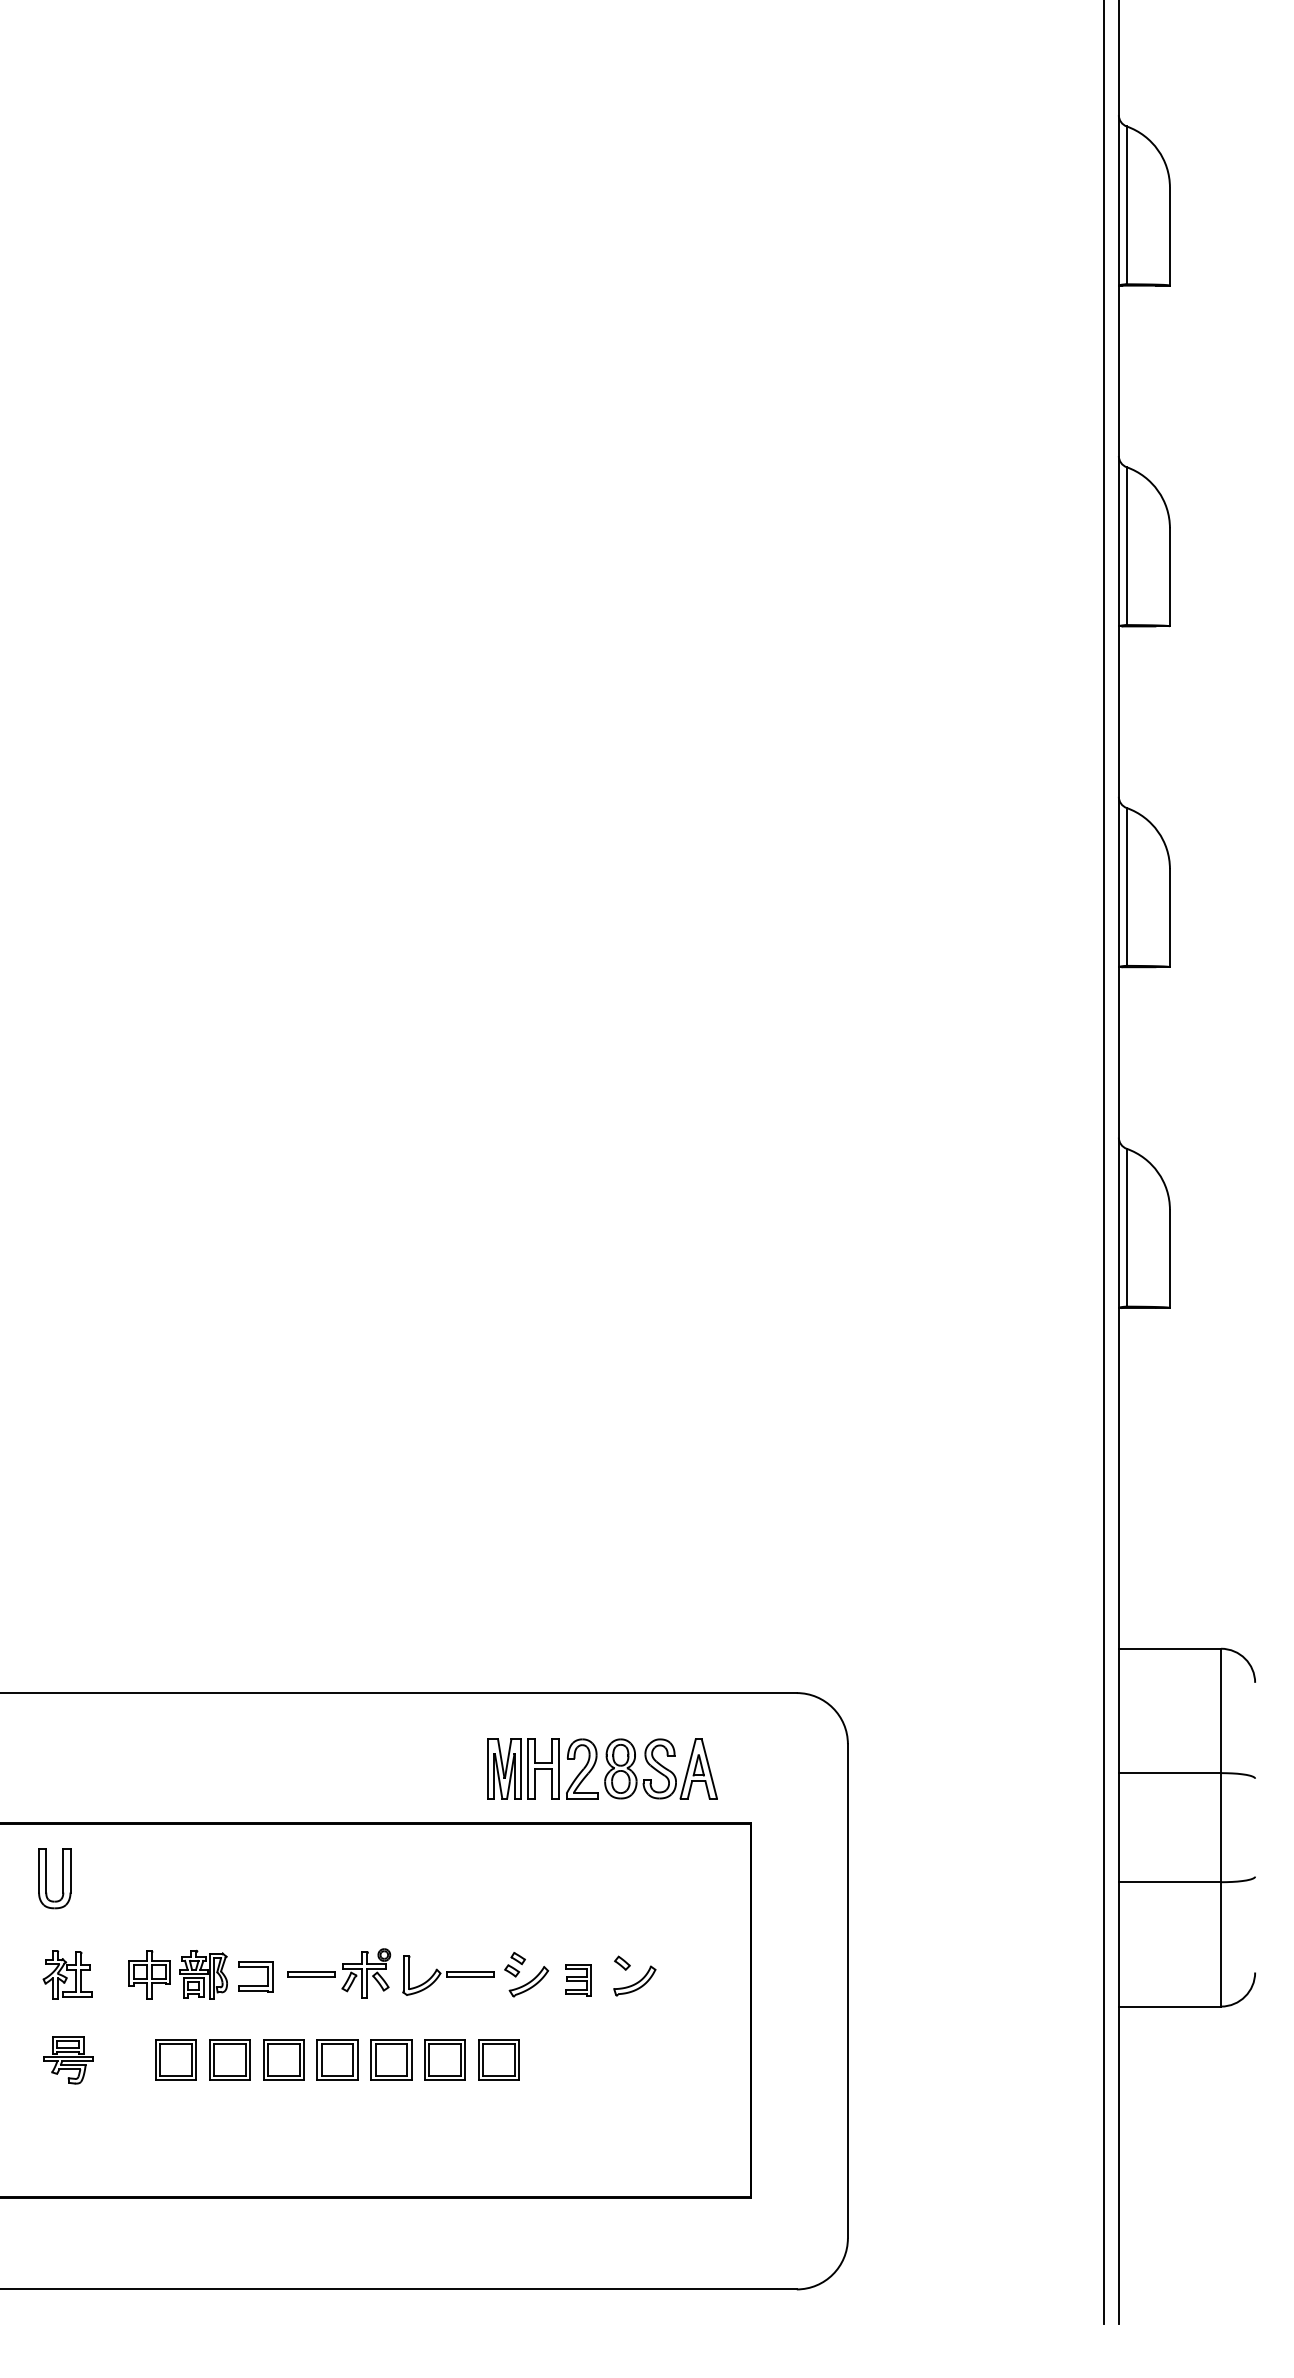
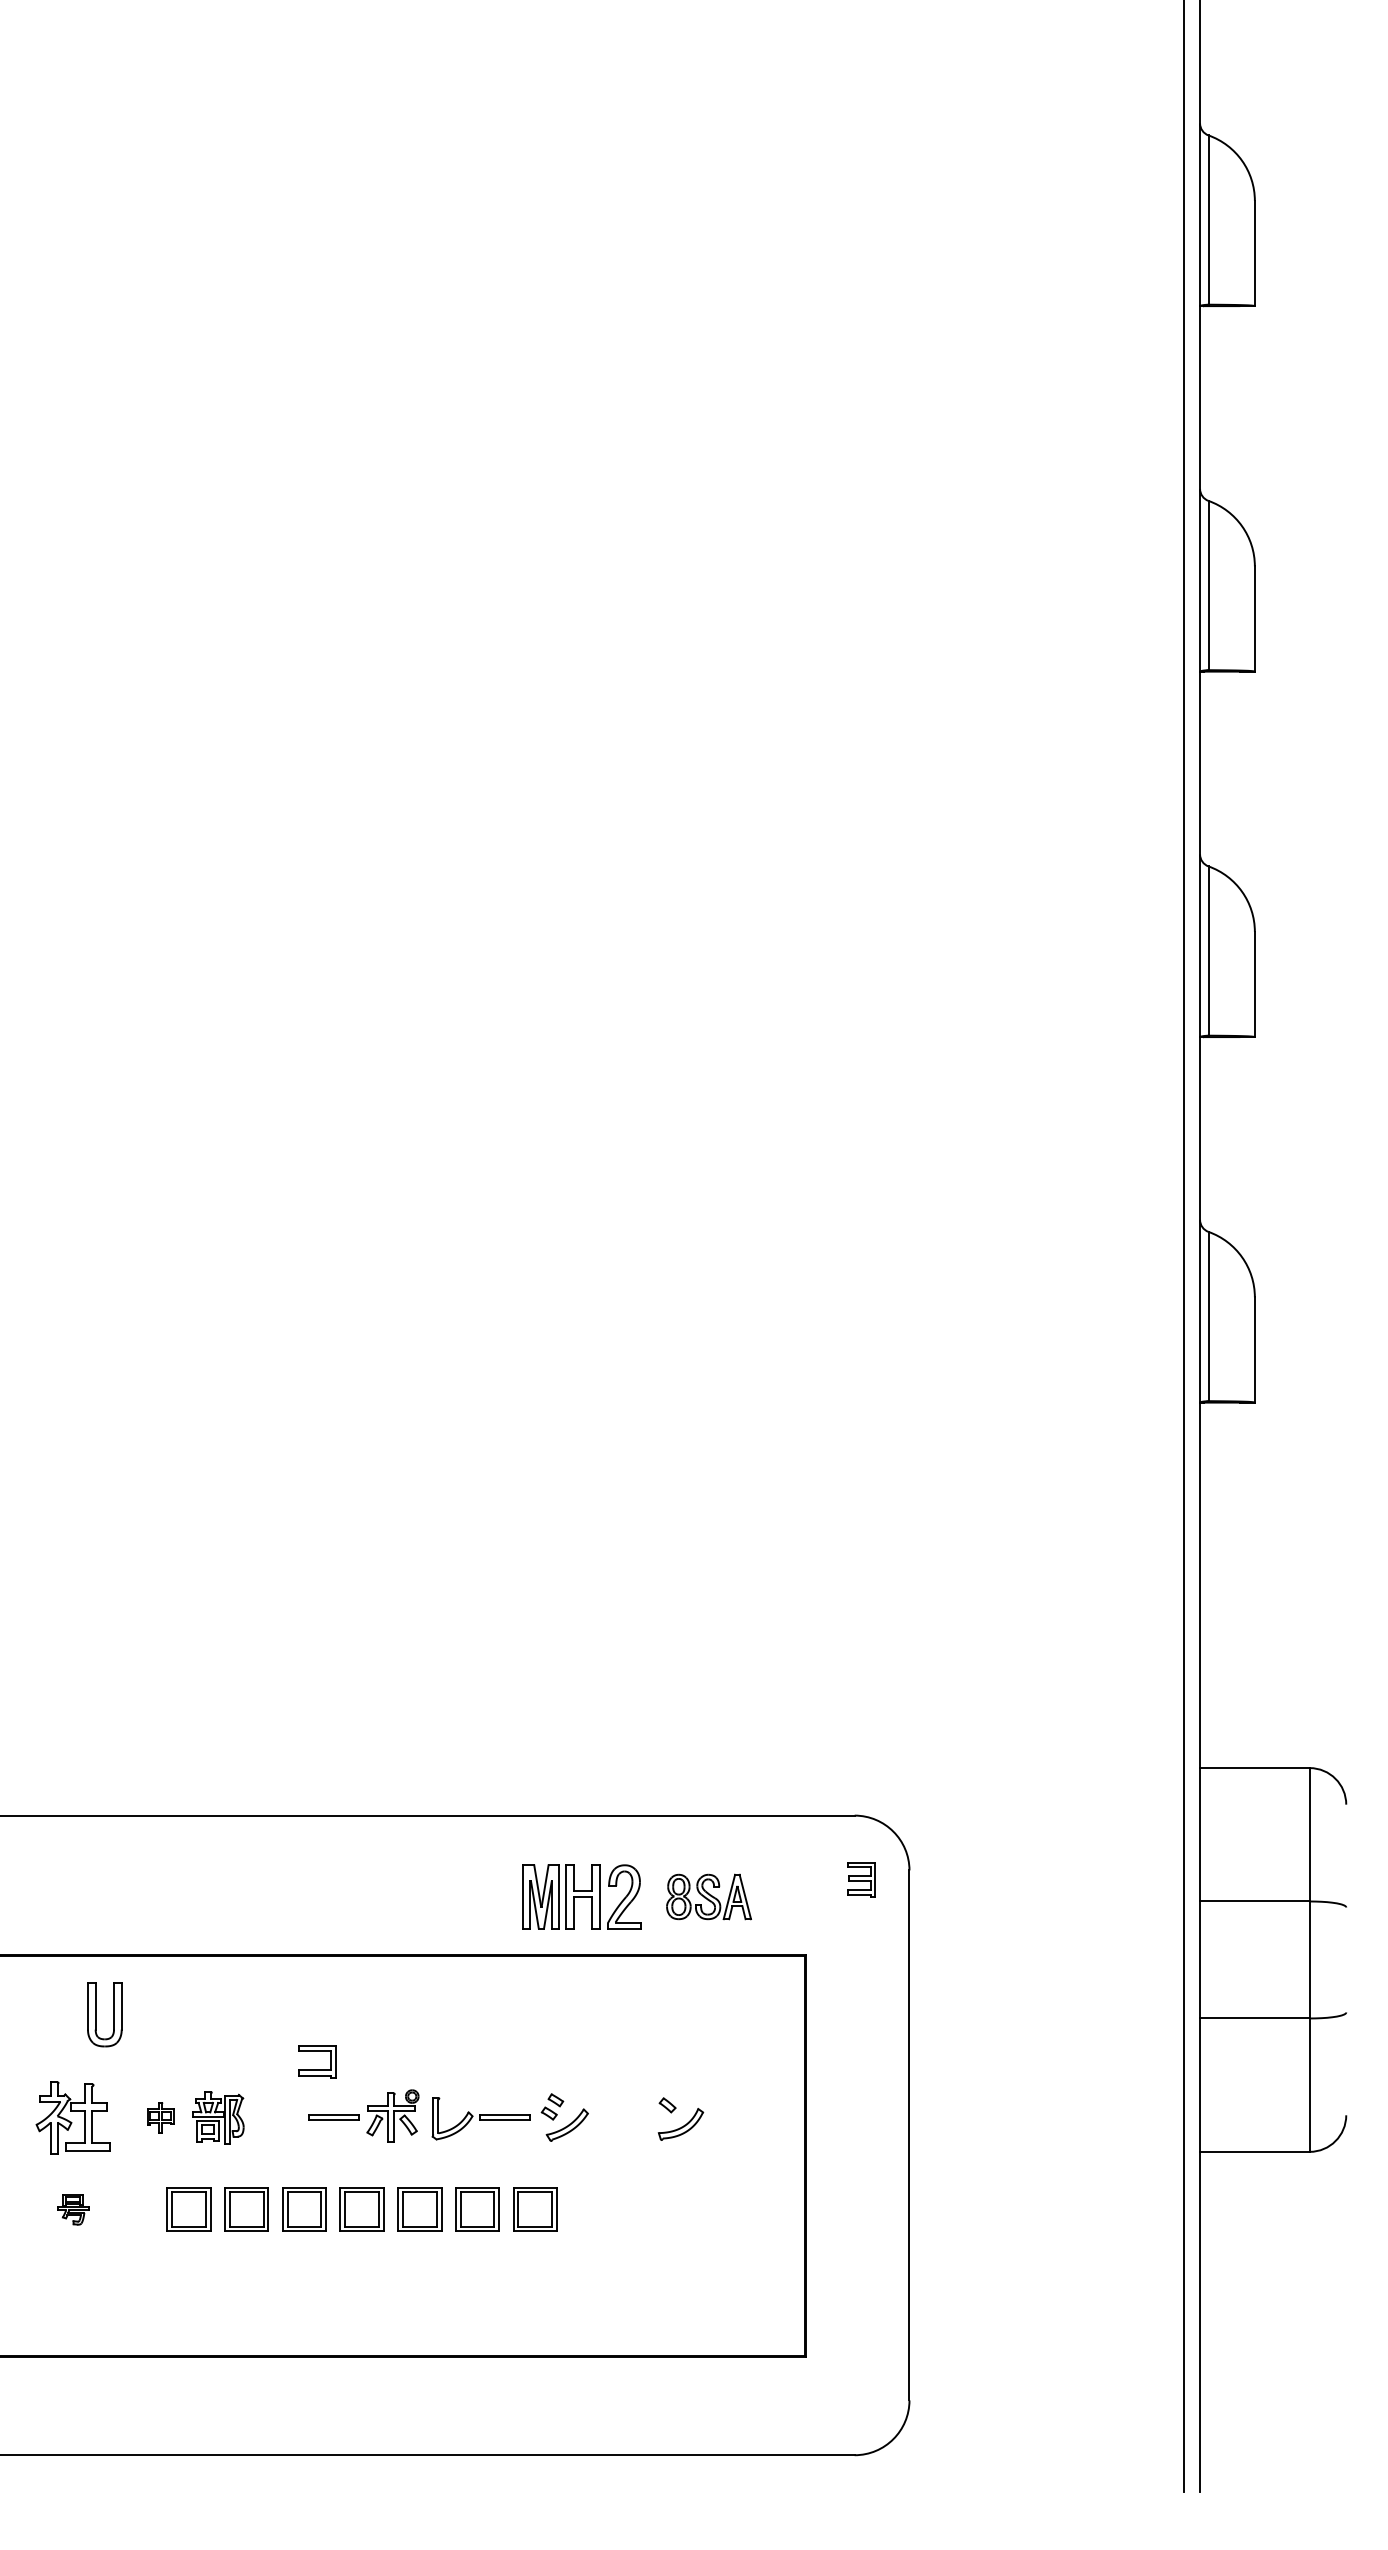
part: (660, 1768) -> (708, 1896), size x0.7
part: (47, 1878) -> (96, 2014), moved
part: (67, 1974) -> (72, 2117), size x1.4
part: (149, 1974) -> (160, 2117), size x0.6
part: (578, 1980) -> (861, 1879), moved
part: (255, 1984) -> (317, 2069), moved
part: (67, 2060) -> (72, 2209), size x0.6

